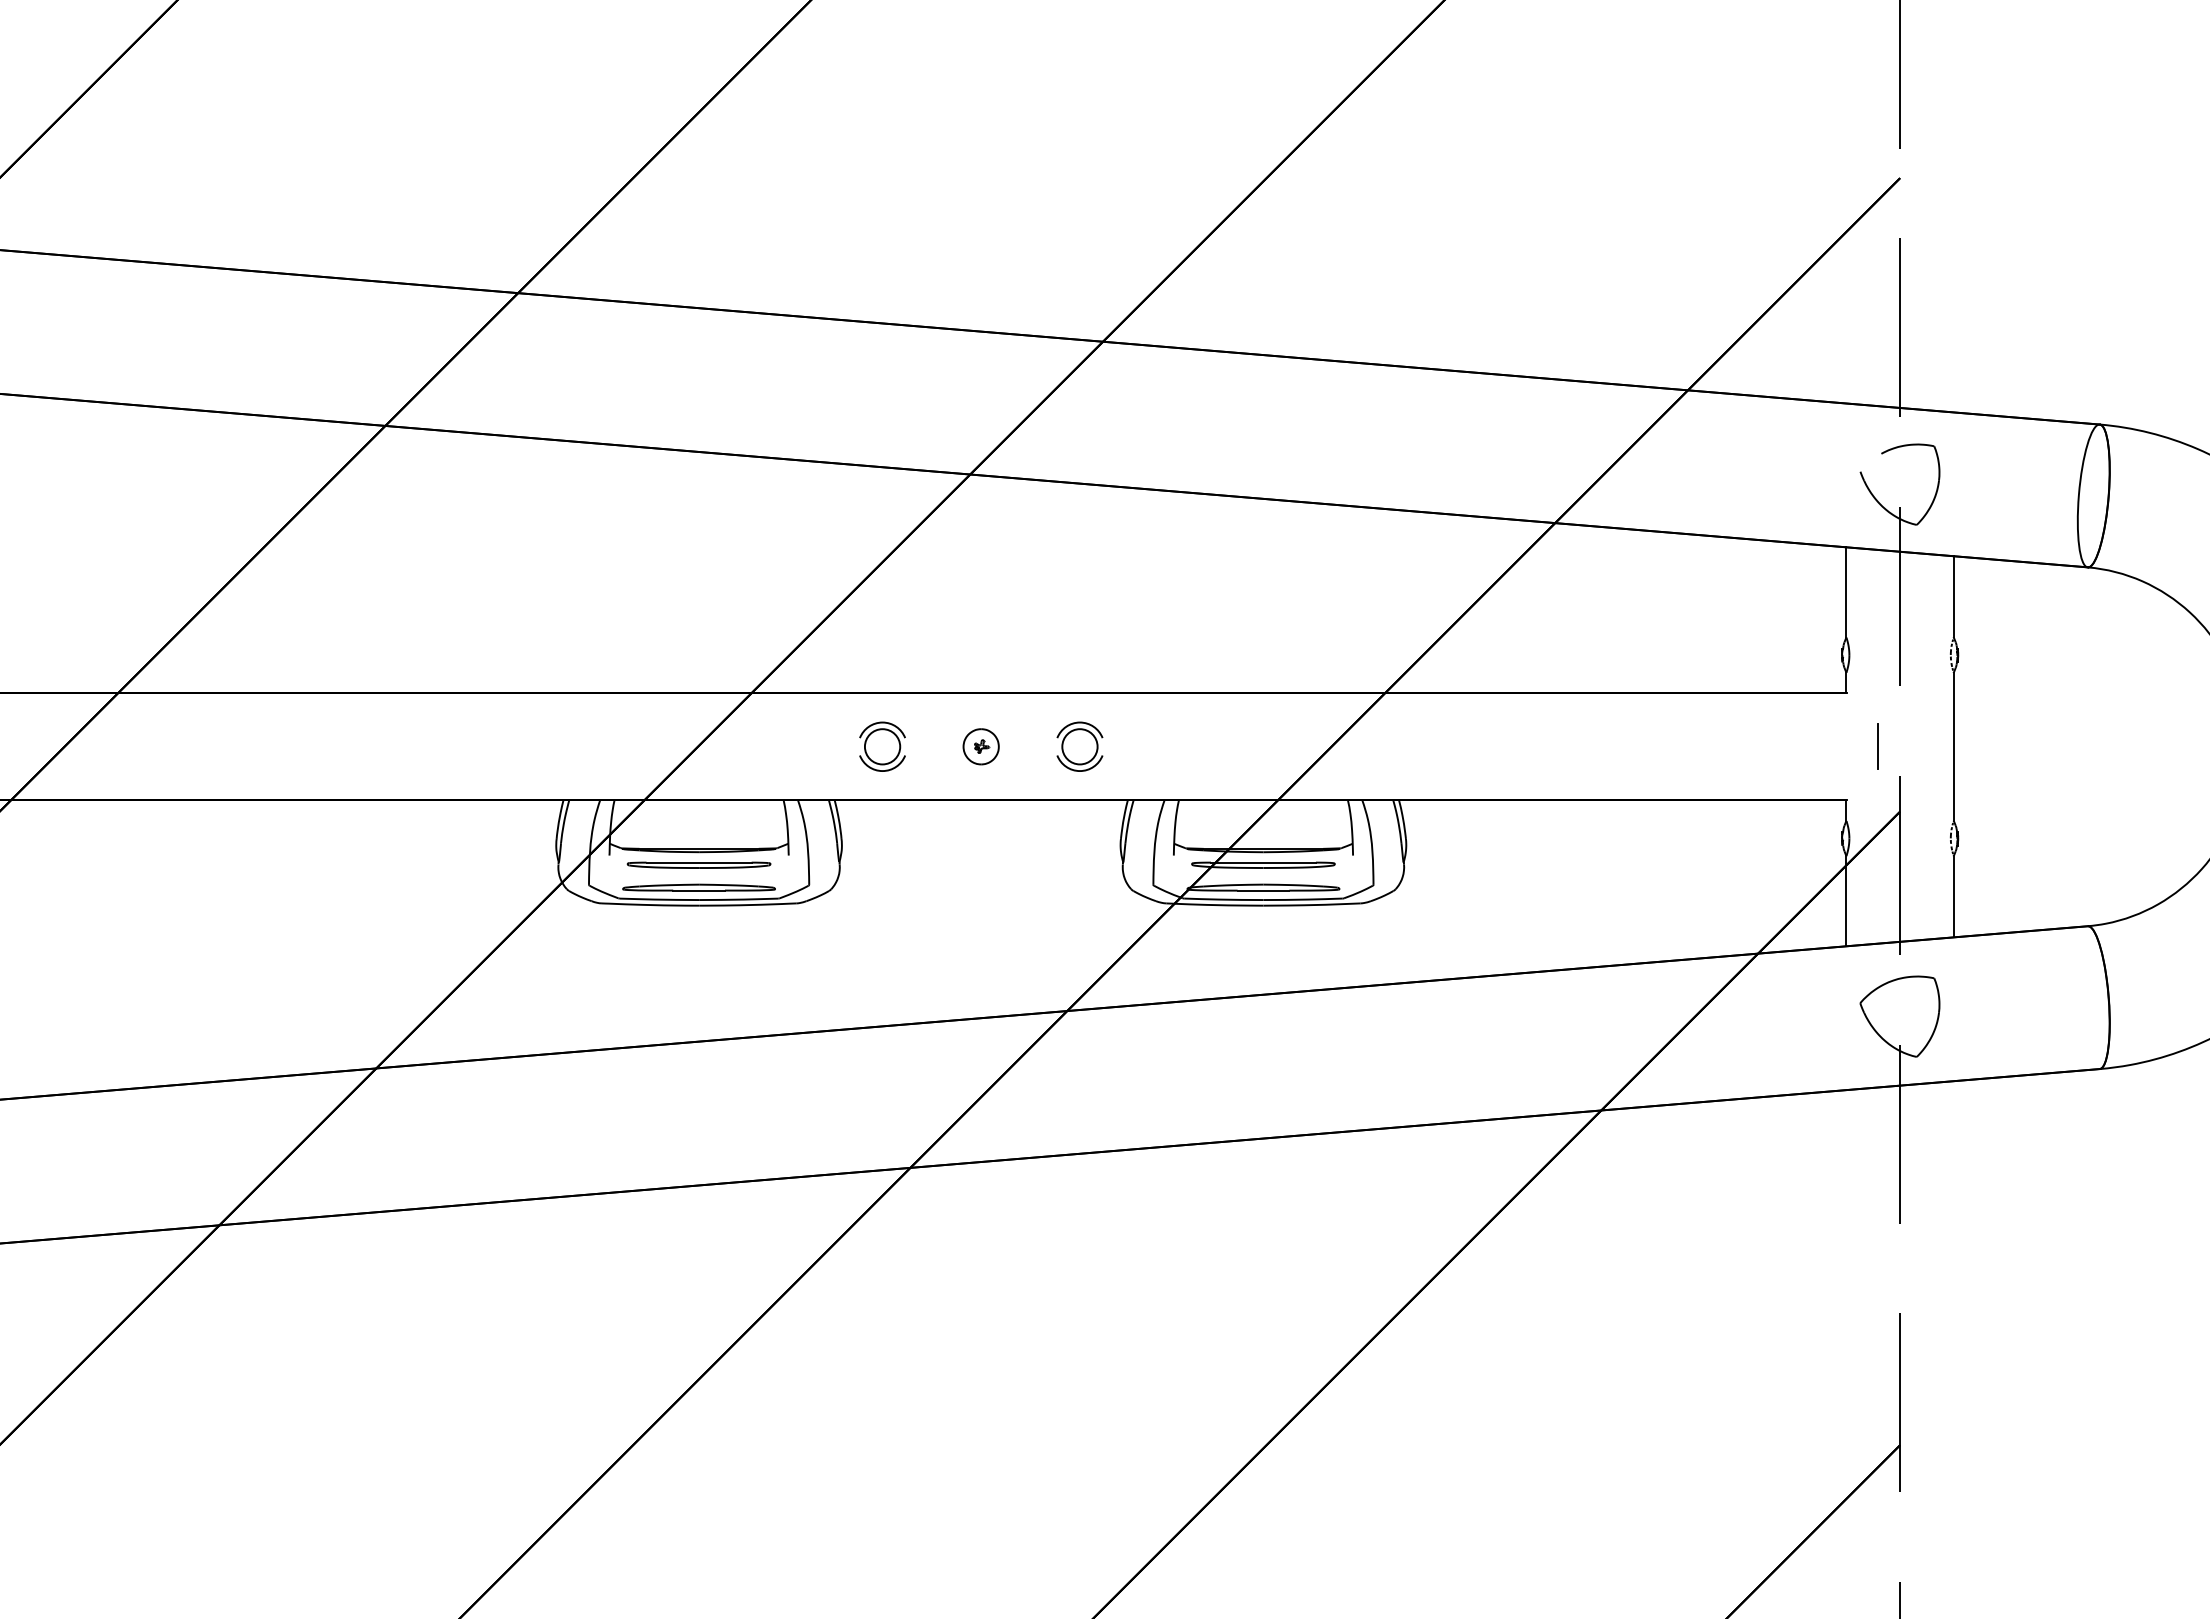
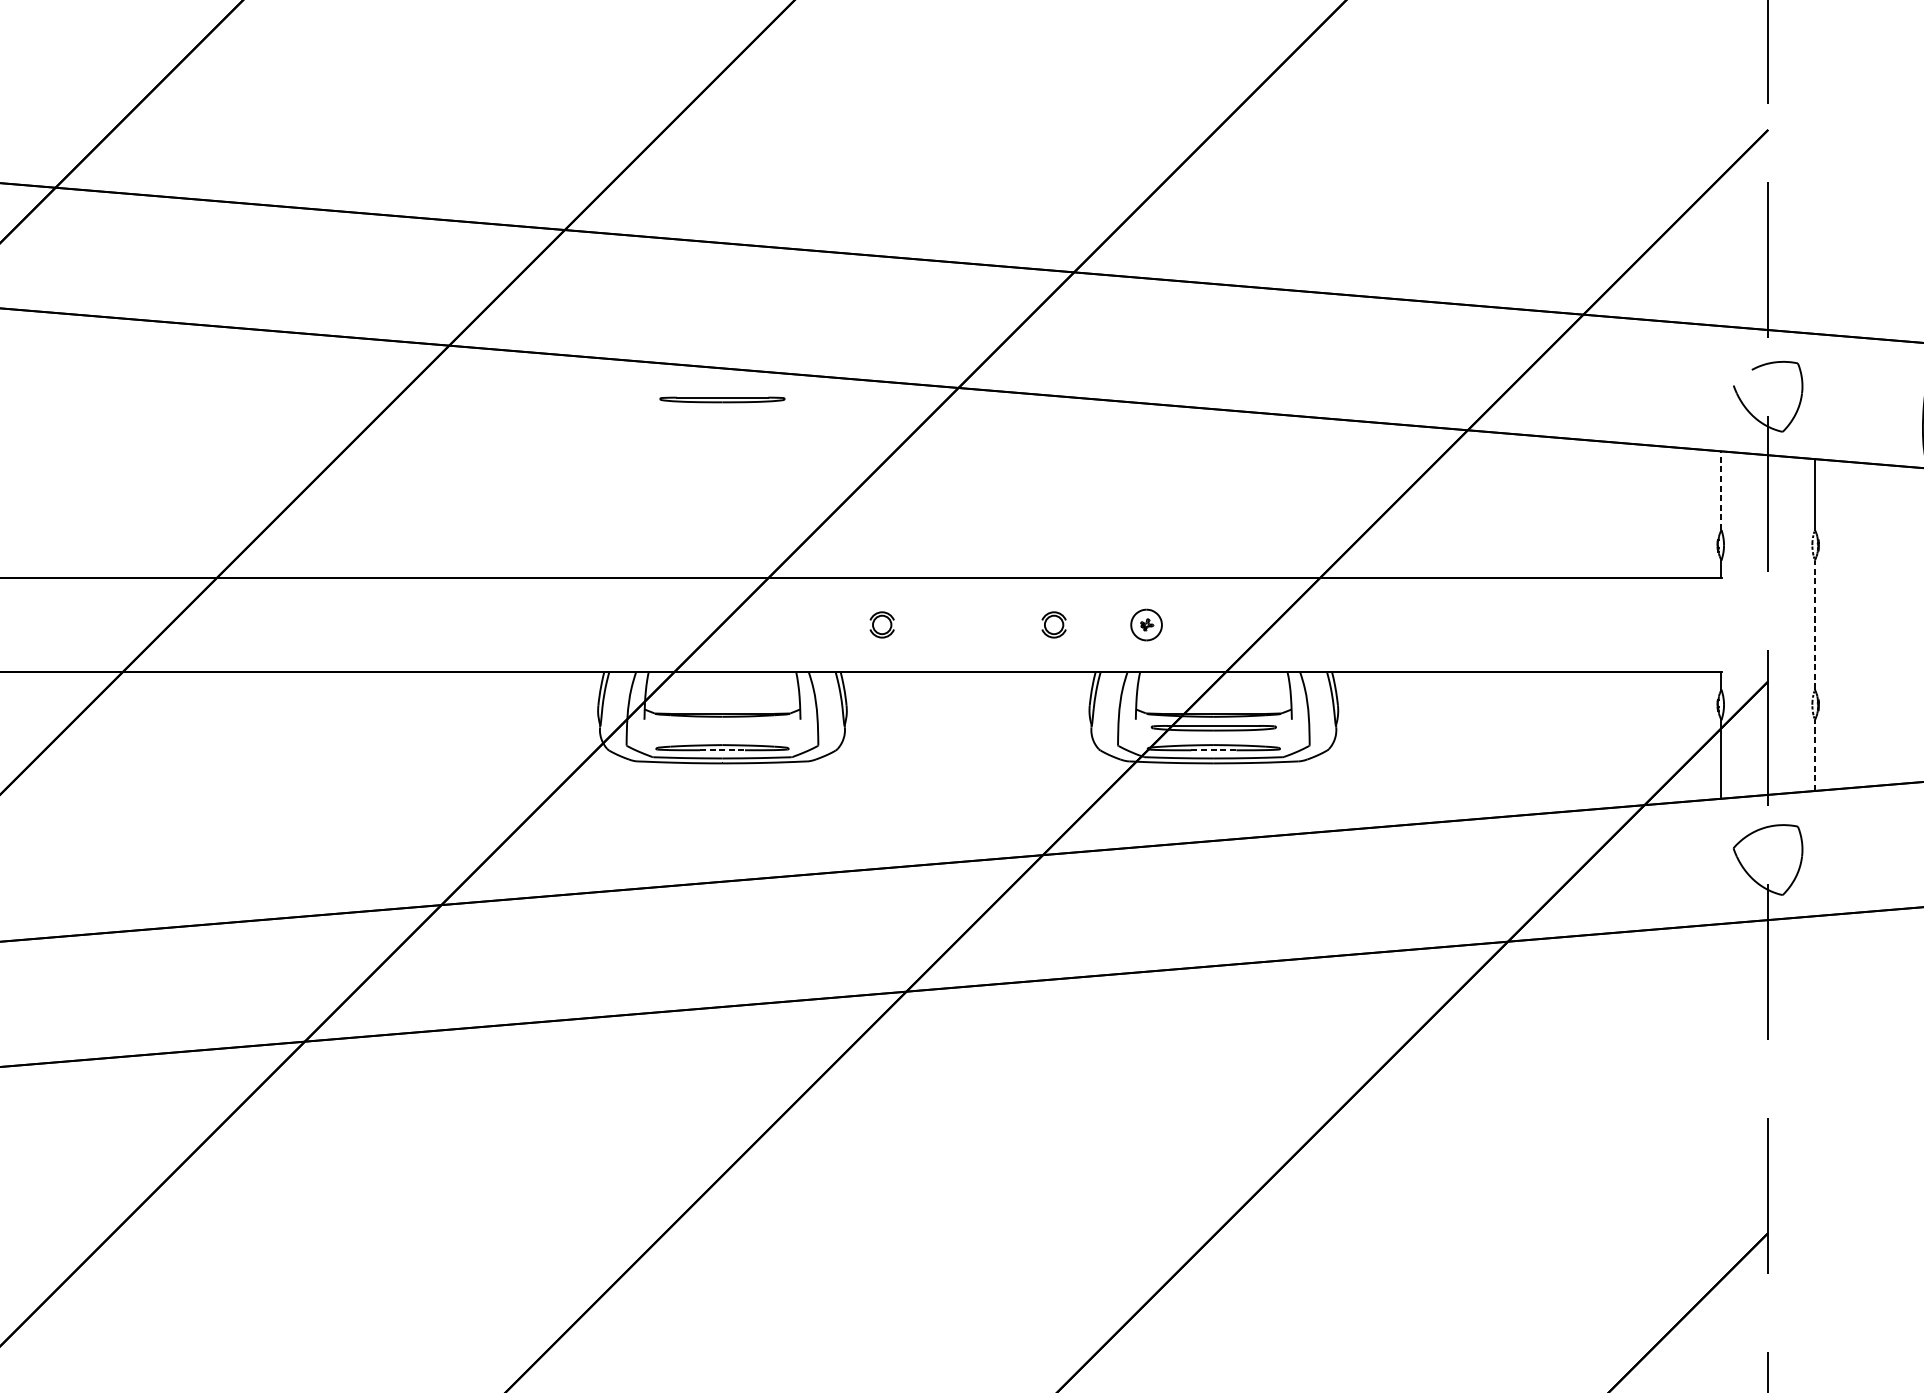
line: (1846, 591) -> (1721, 489), solid -> dashed
part: (882, 746) -> (882, 624), size x0.6
part: (980, 746) -> (1145, 624), moved
part: (1079, 746) -> (1053, 624), size x0.6
line: (1877, 746) -> (1748, 624), removed
line: (1953, 746) -> (1814, 624), solid -> dashed
part: (698, 864) -> (721, 399), moved
line: (699, 890) -> (722, 750), solid -> dashed
line: (1263, 890) -> (1213, 750), solid -> dashed
line: (1953, 896) -> (1814, 755), solid -> dashed

